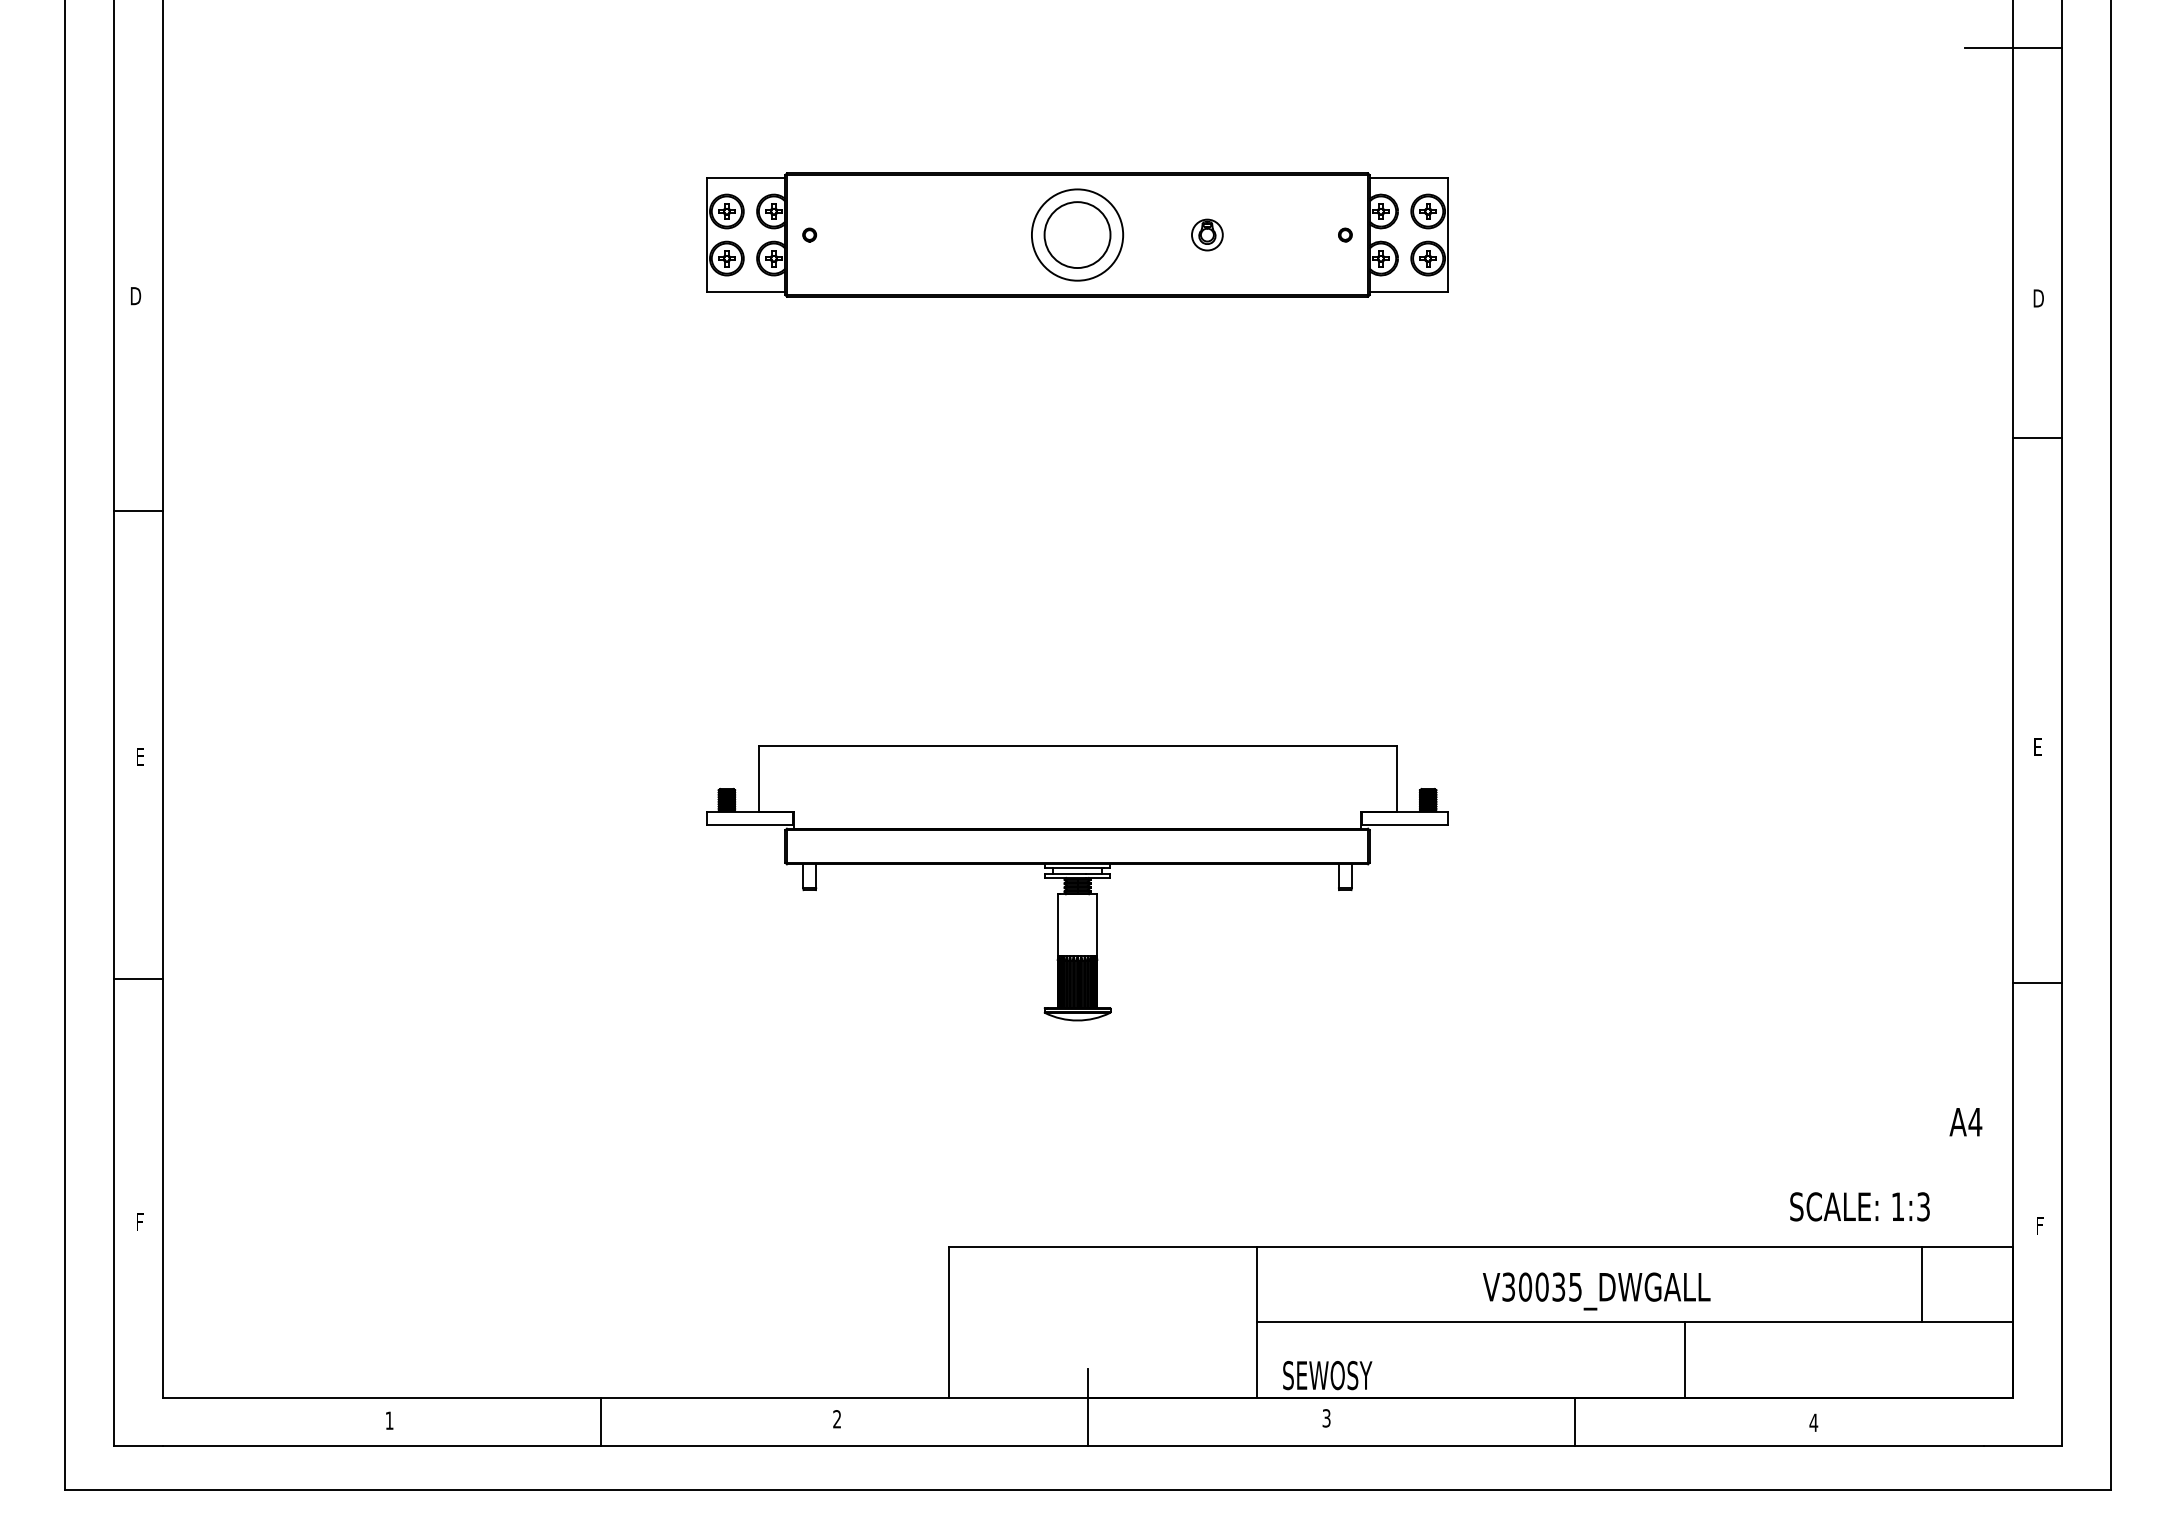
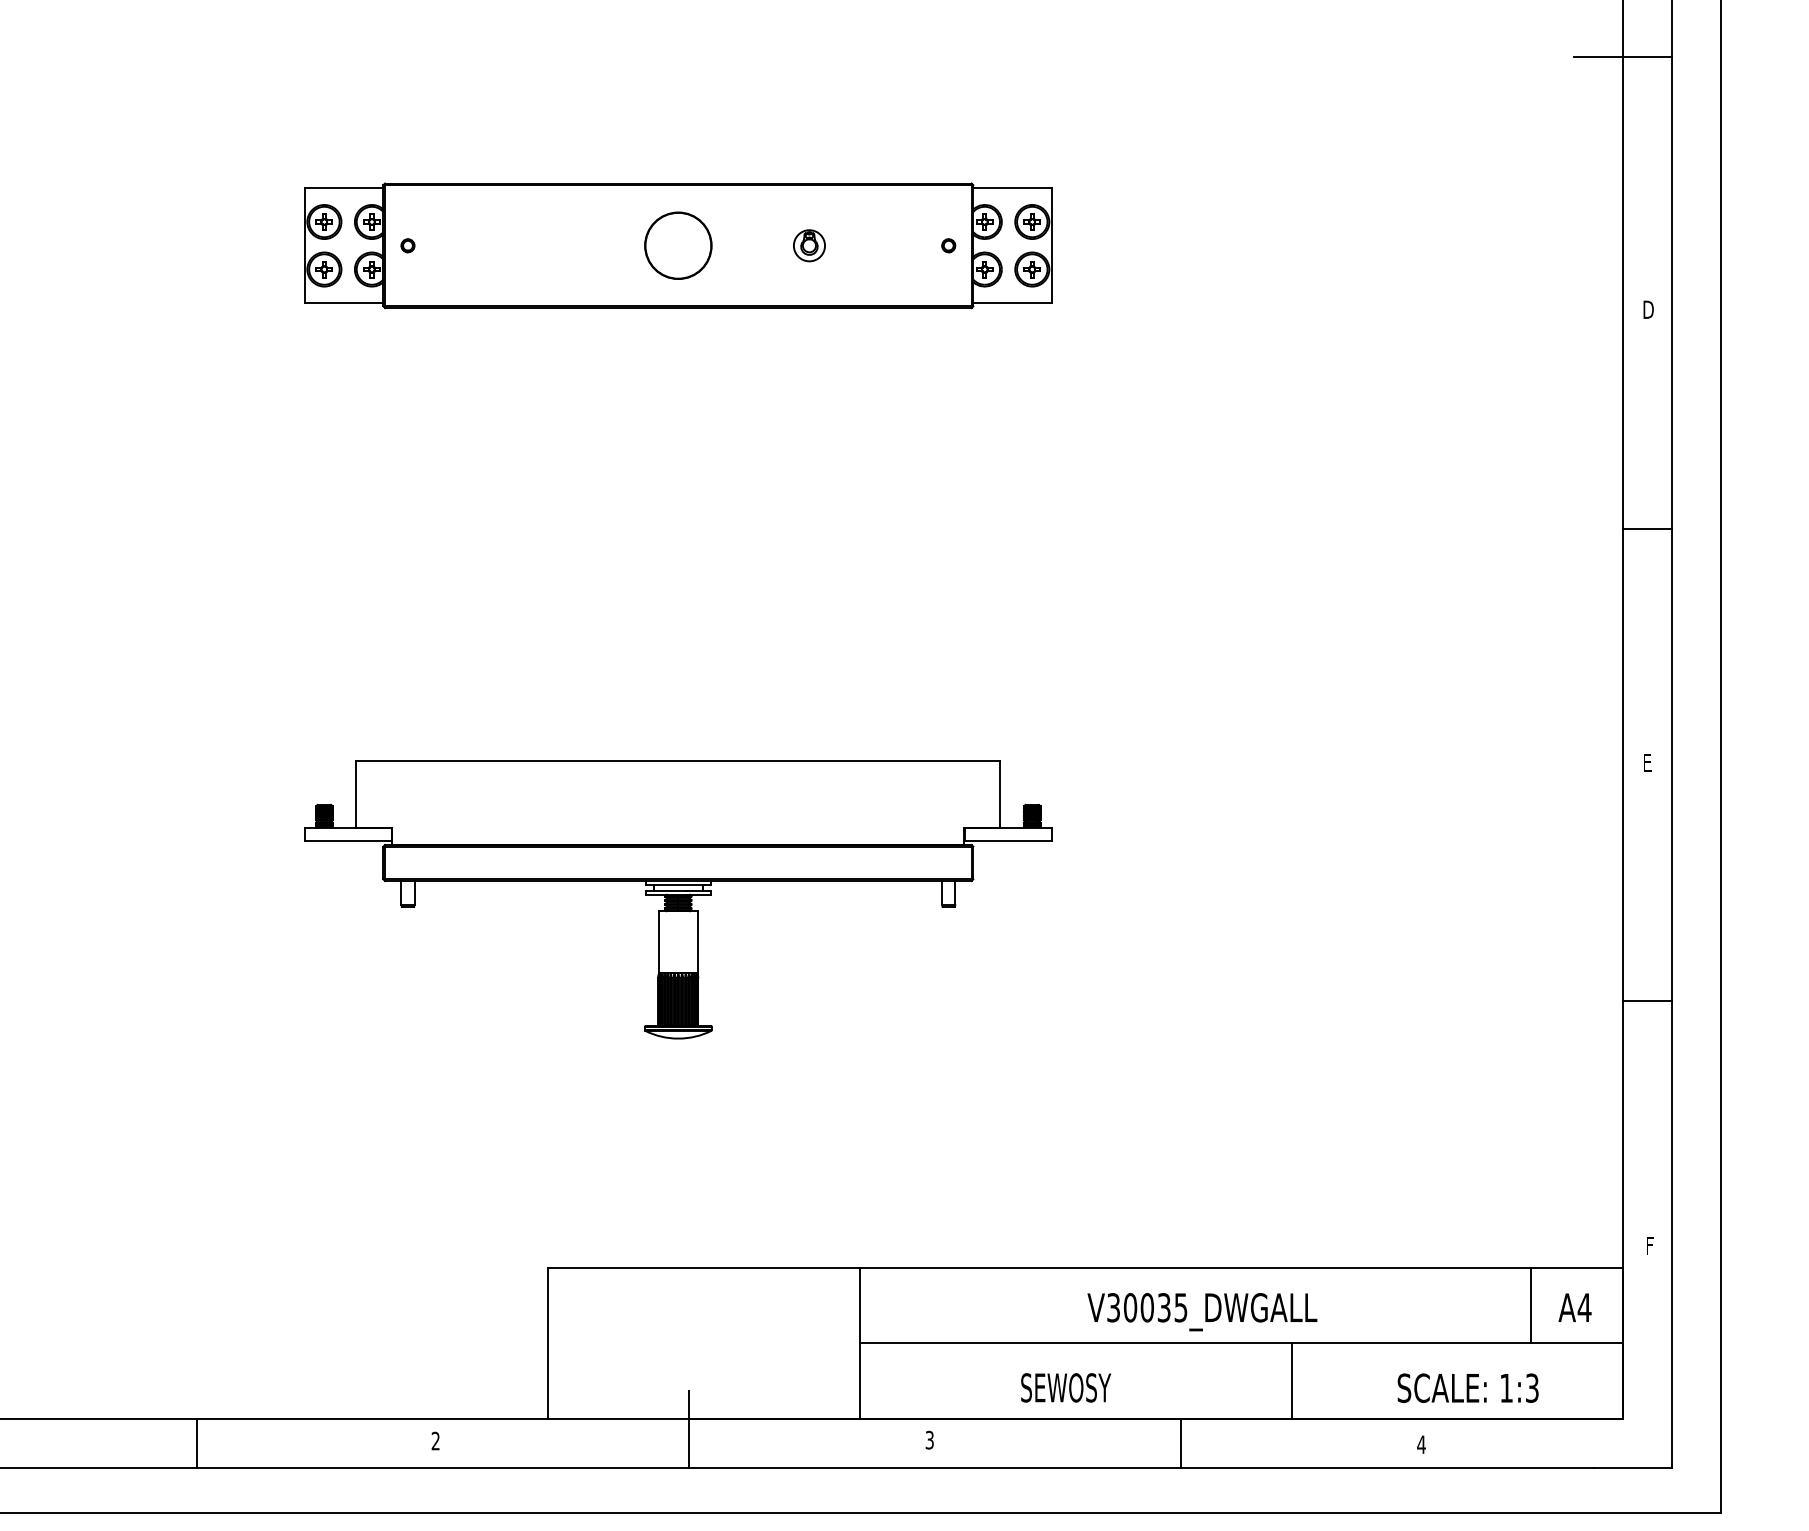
circle: (1077, 234) -> (678, 245), size x0.71
line: (2037, 437) -> (1647, 528), moved
text: (1965, 1122) -> (1574, 1308), moved
text: (1859, 1206) -> (1467, 1387), moved
text: (1327, 1375) -> (1065, 1387), moved

